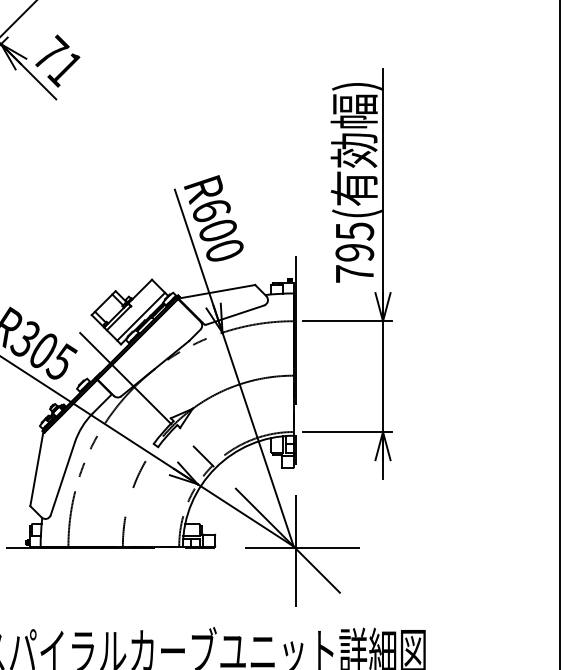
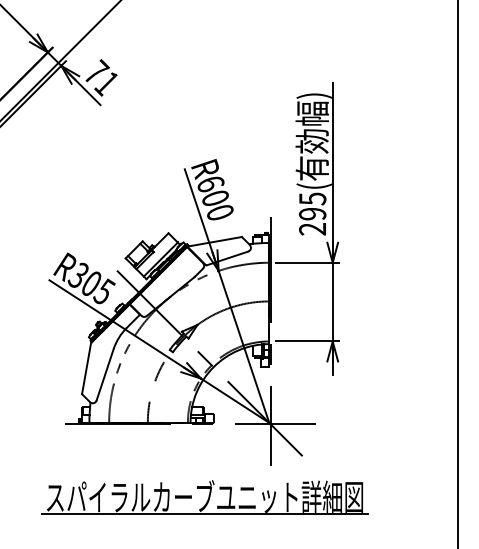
text: (354, 273) -> (312, 228), 795( -> 295(

